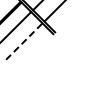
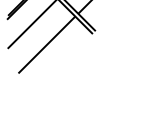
line: (24, 41) -> (47, 44), dashed -> solid

